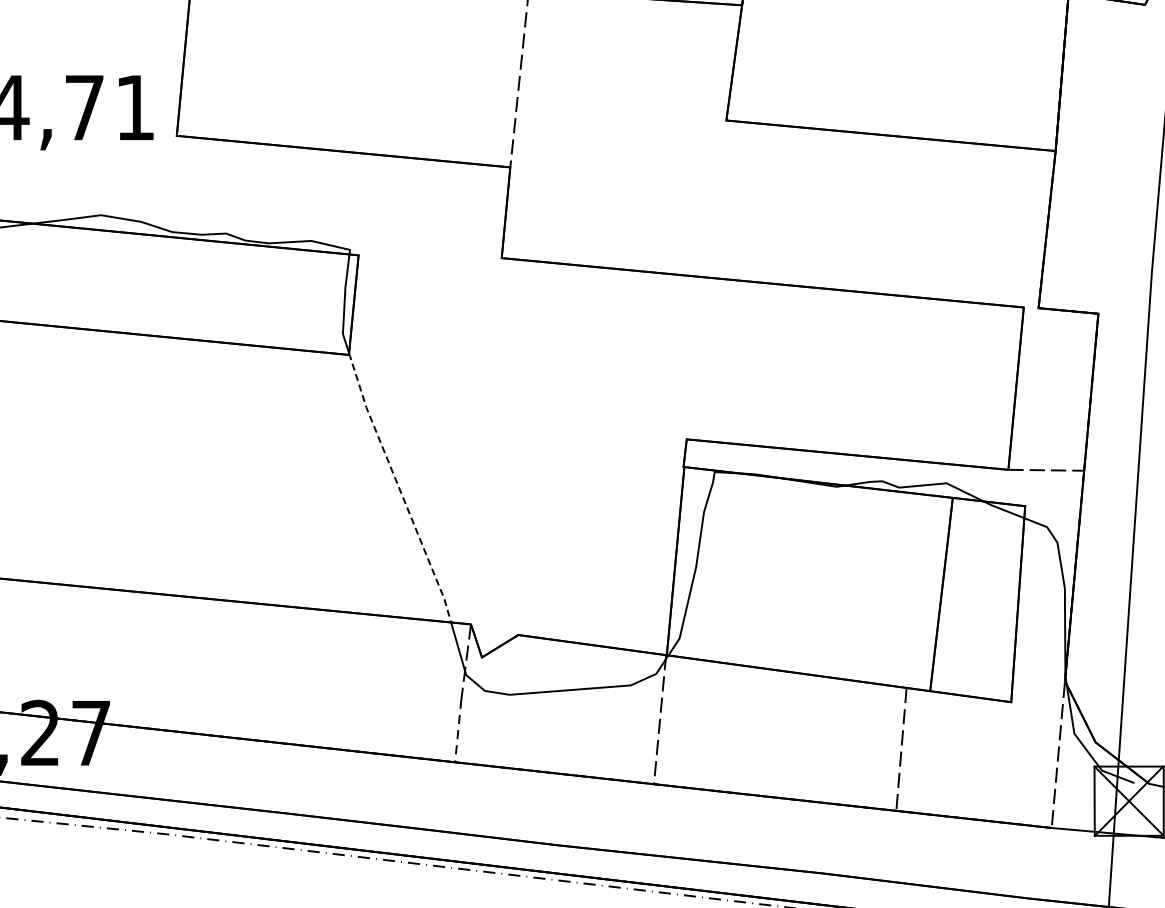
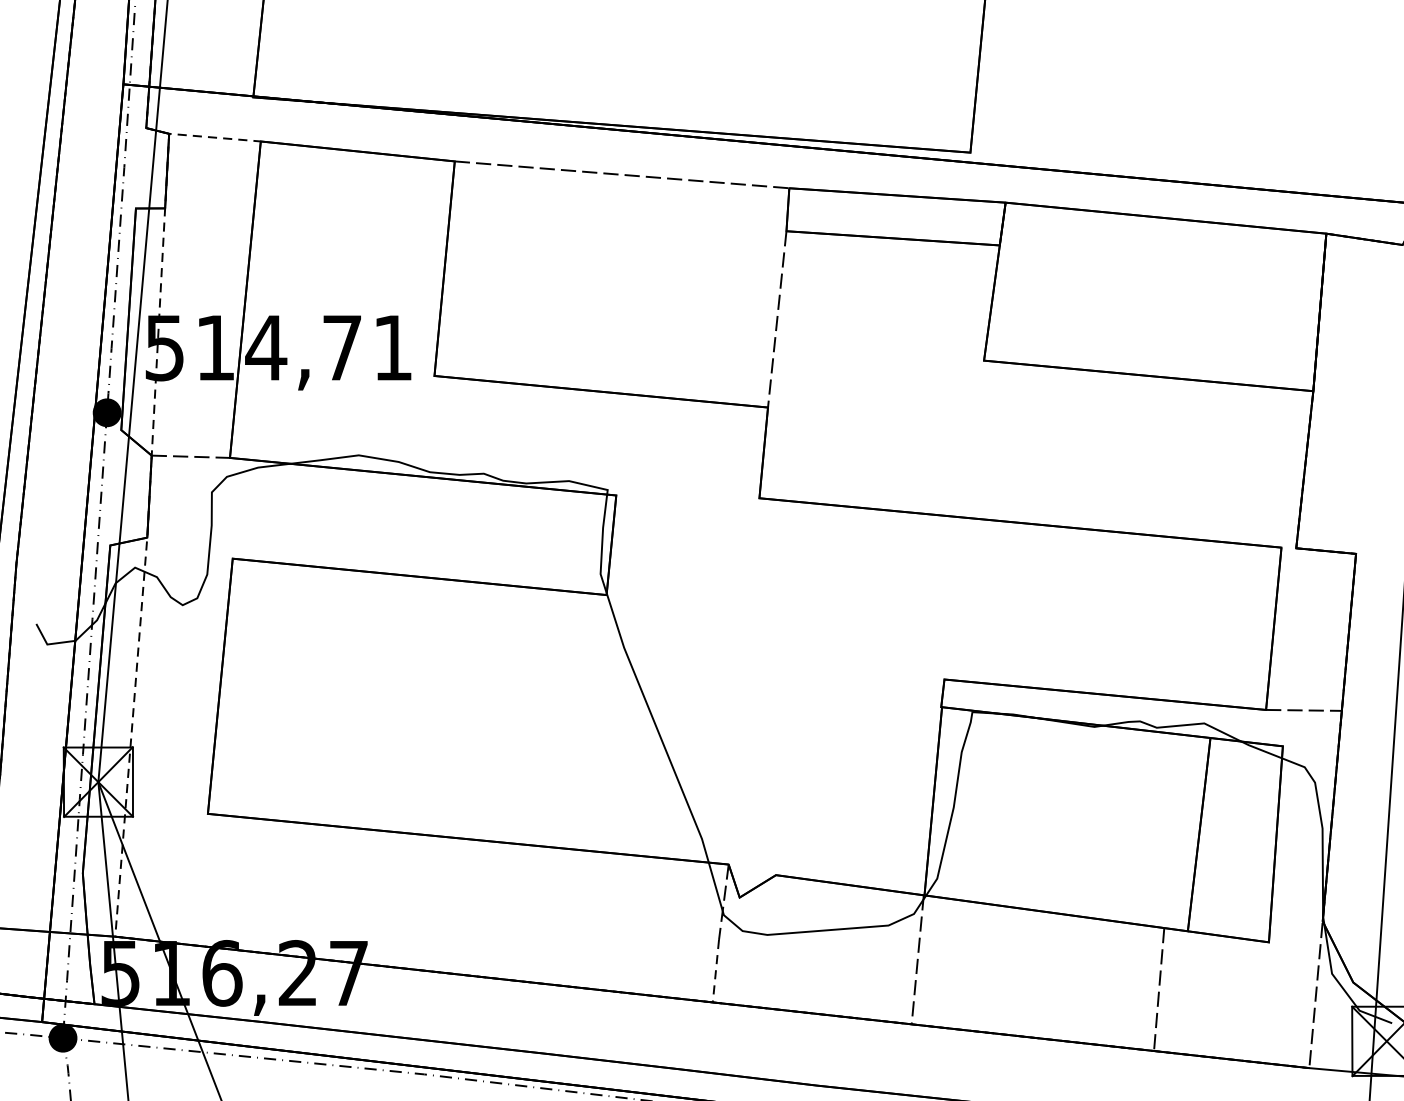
line: (398, 488) -> (656, 728), dashed -> solid

